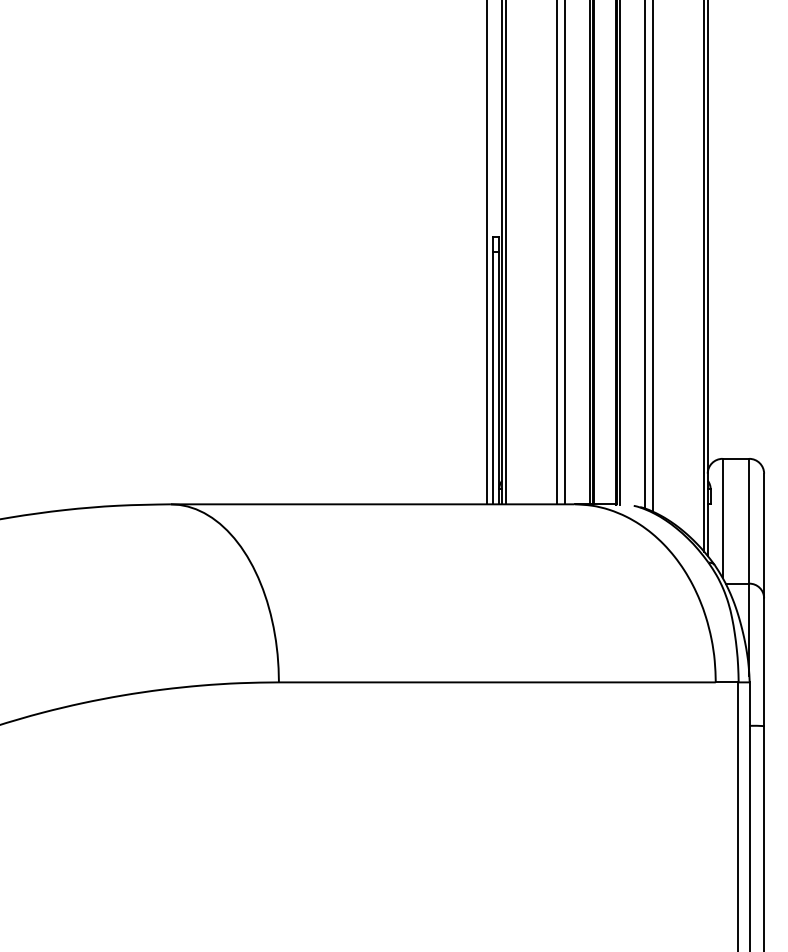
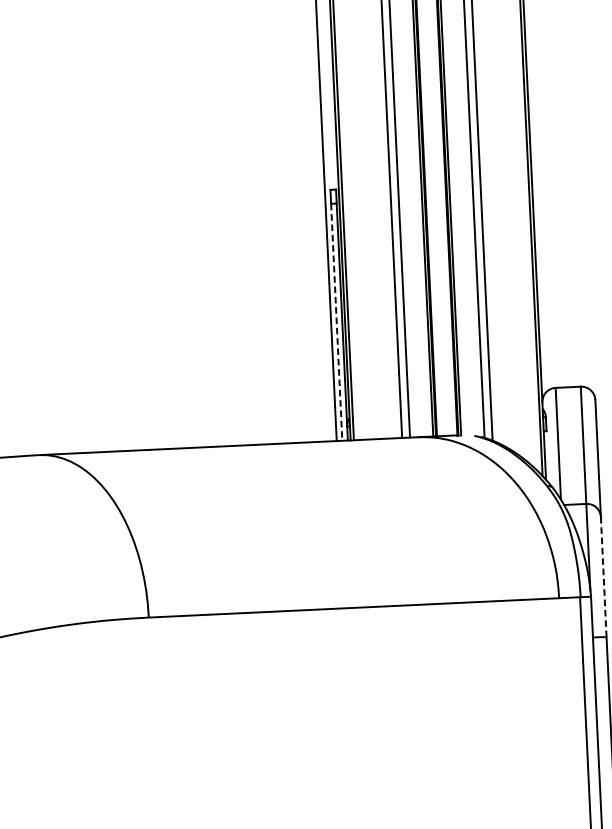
line: (493, 378) -> (336, 322), solid -> dashed
line: (764, 662) -> (604, 577), solid -> dashed

